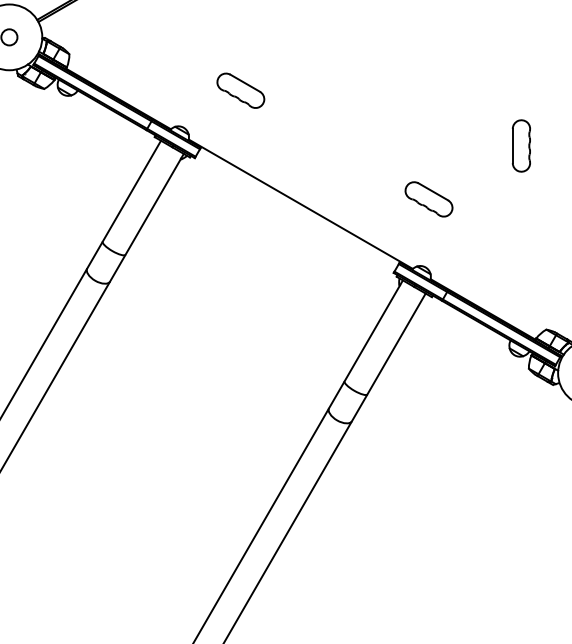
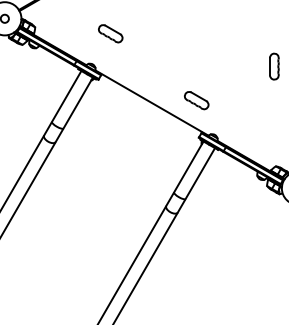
part: (240, 90) -> (110, 33), moved
part: (521, 145) -> (274, 66), moved
part: (428, 199) -> (196, 100), moved

